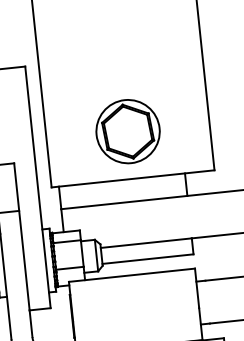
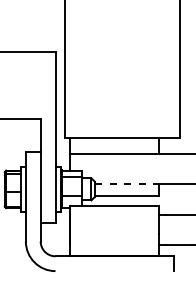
part: (128, 132) -> (122, 105), removed
line: (147, 243) -> (127, 184), solid -> dashed

